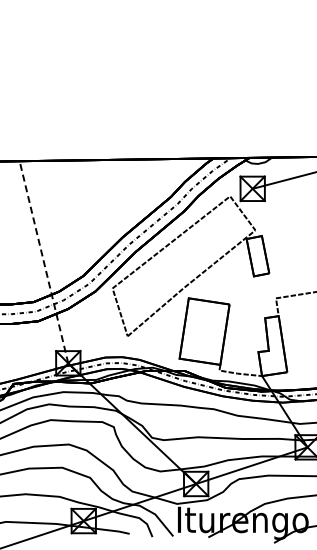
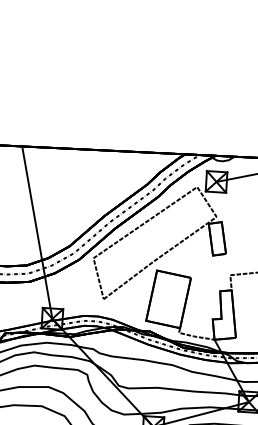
line: (43, 262) -> (36, 232), dashed -> solid

